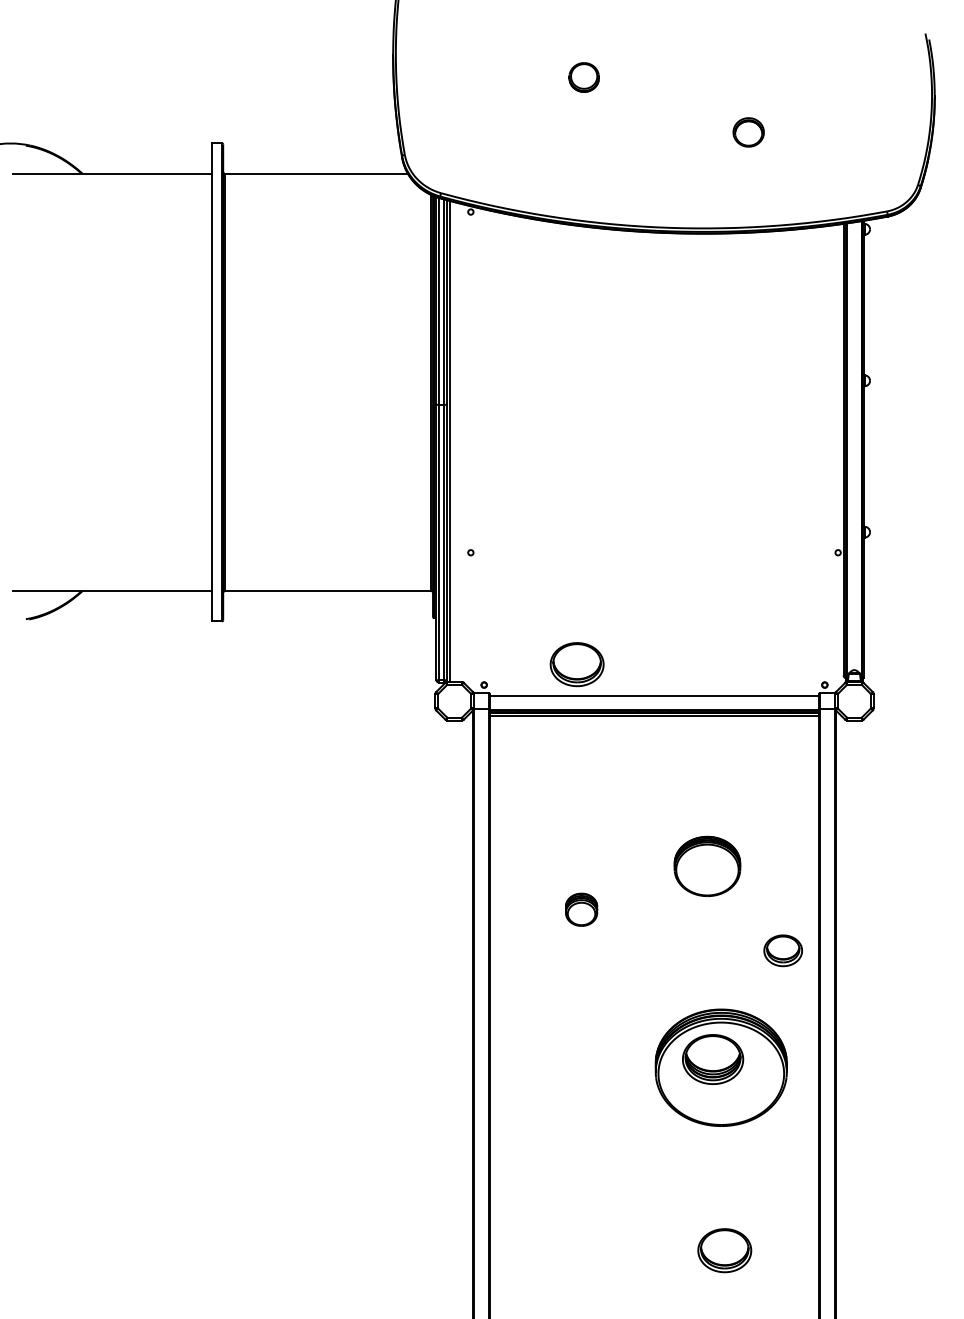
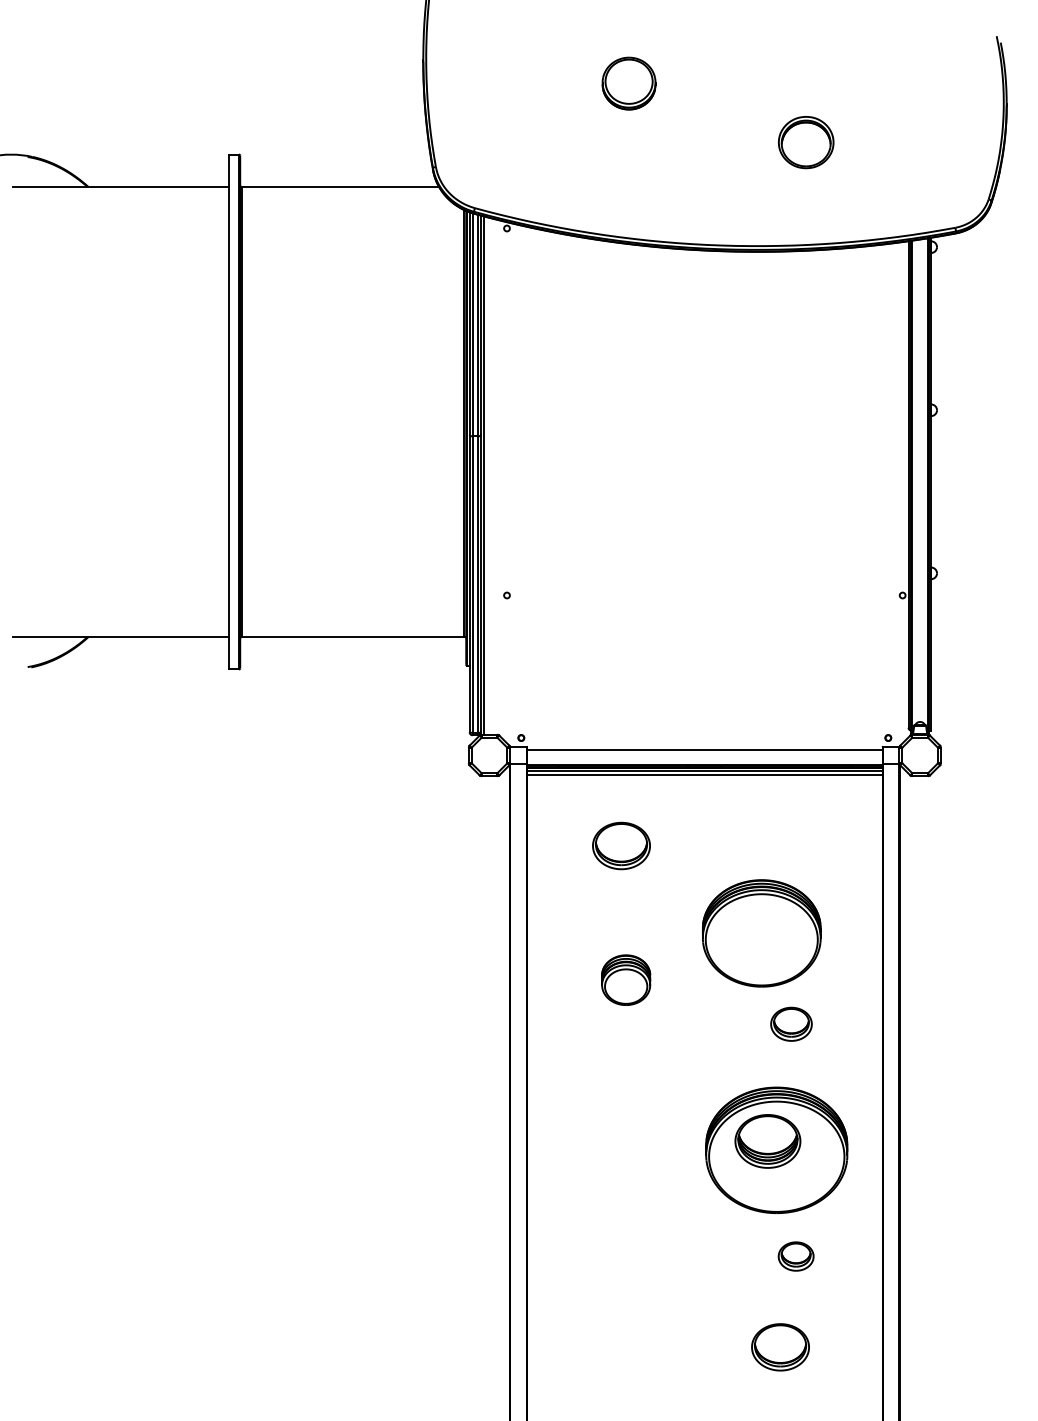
part: (583, 77) -> (628, 83), size x1.67
part: (748, 132) -> (806, 142), size x1.67
part: (577, 664) -> (621, 845), moved
line: (654, 719) -> (704, 775), added
part: (707, 866) -> (761, 933), size x1.67
part: (581, 909) -> (626, 979), size x1.43
part: (783, 950) -> (791, 1023), moved
part: (738, 1166) -> (795, 1256), added

